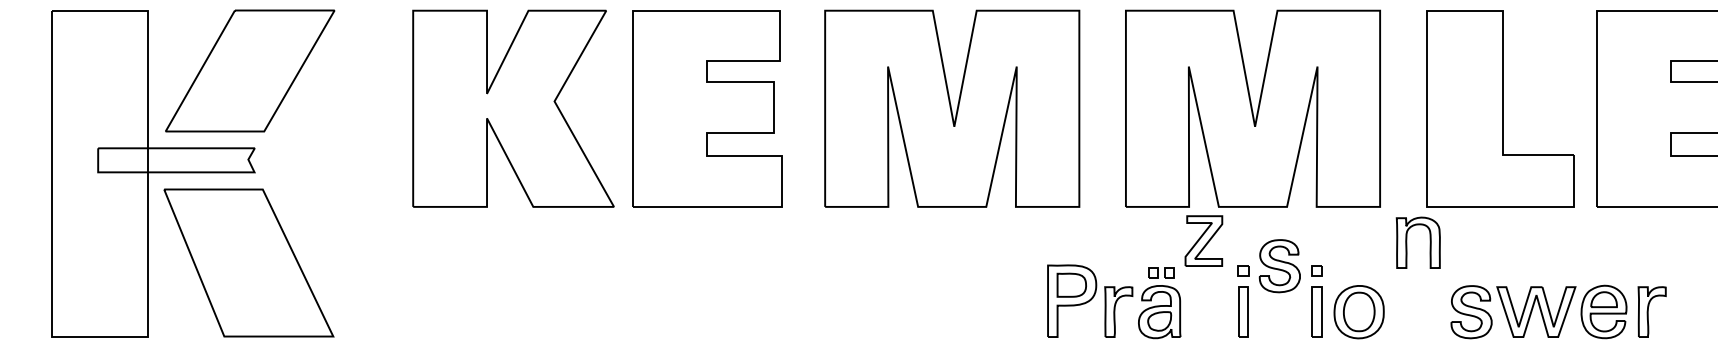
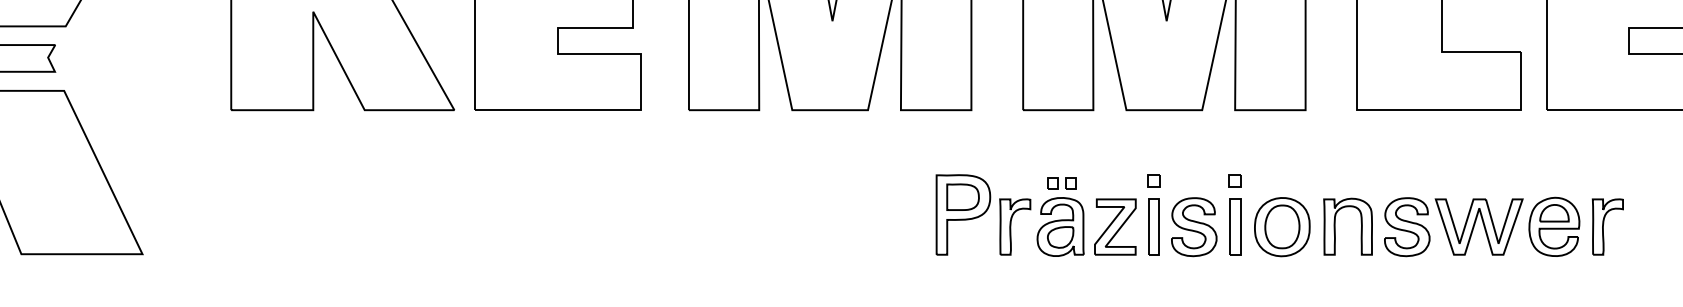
part: (1203, 240) -> (1114, 226), moved
part: (1407, 242) -> (1336, 226), moved
part: (1279, 266) -> (1193, 227), moved

